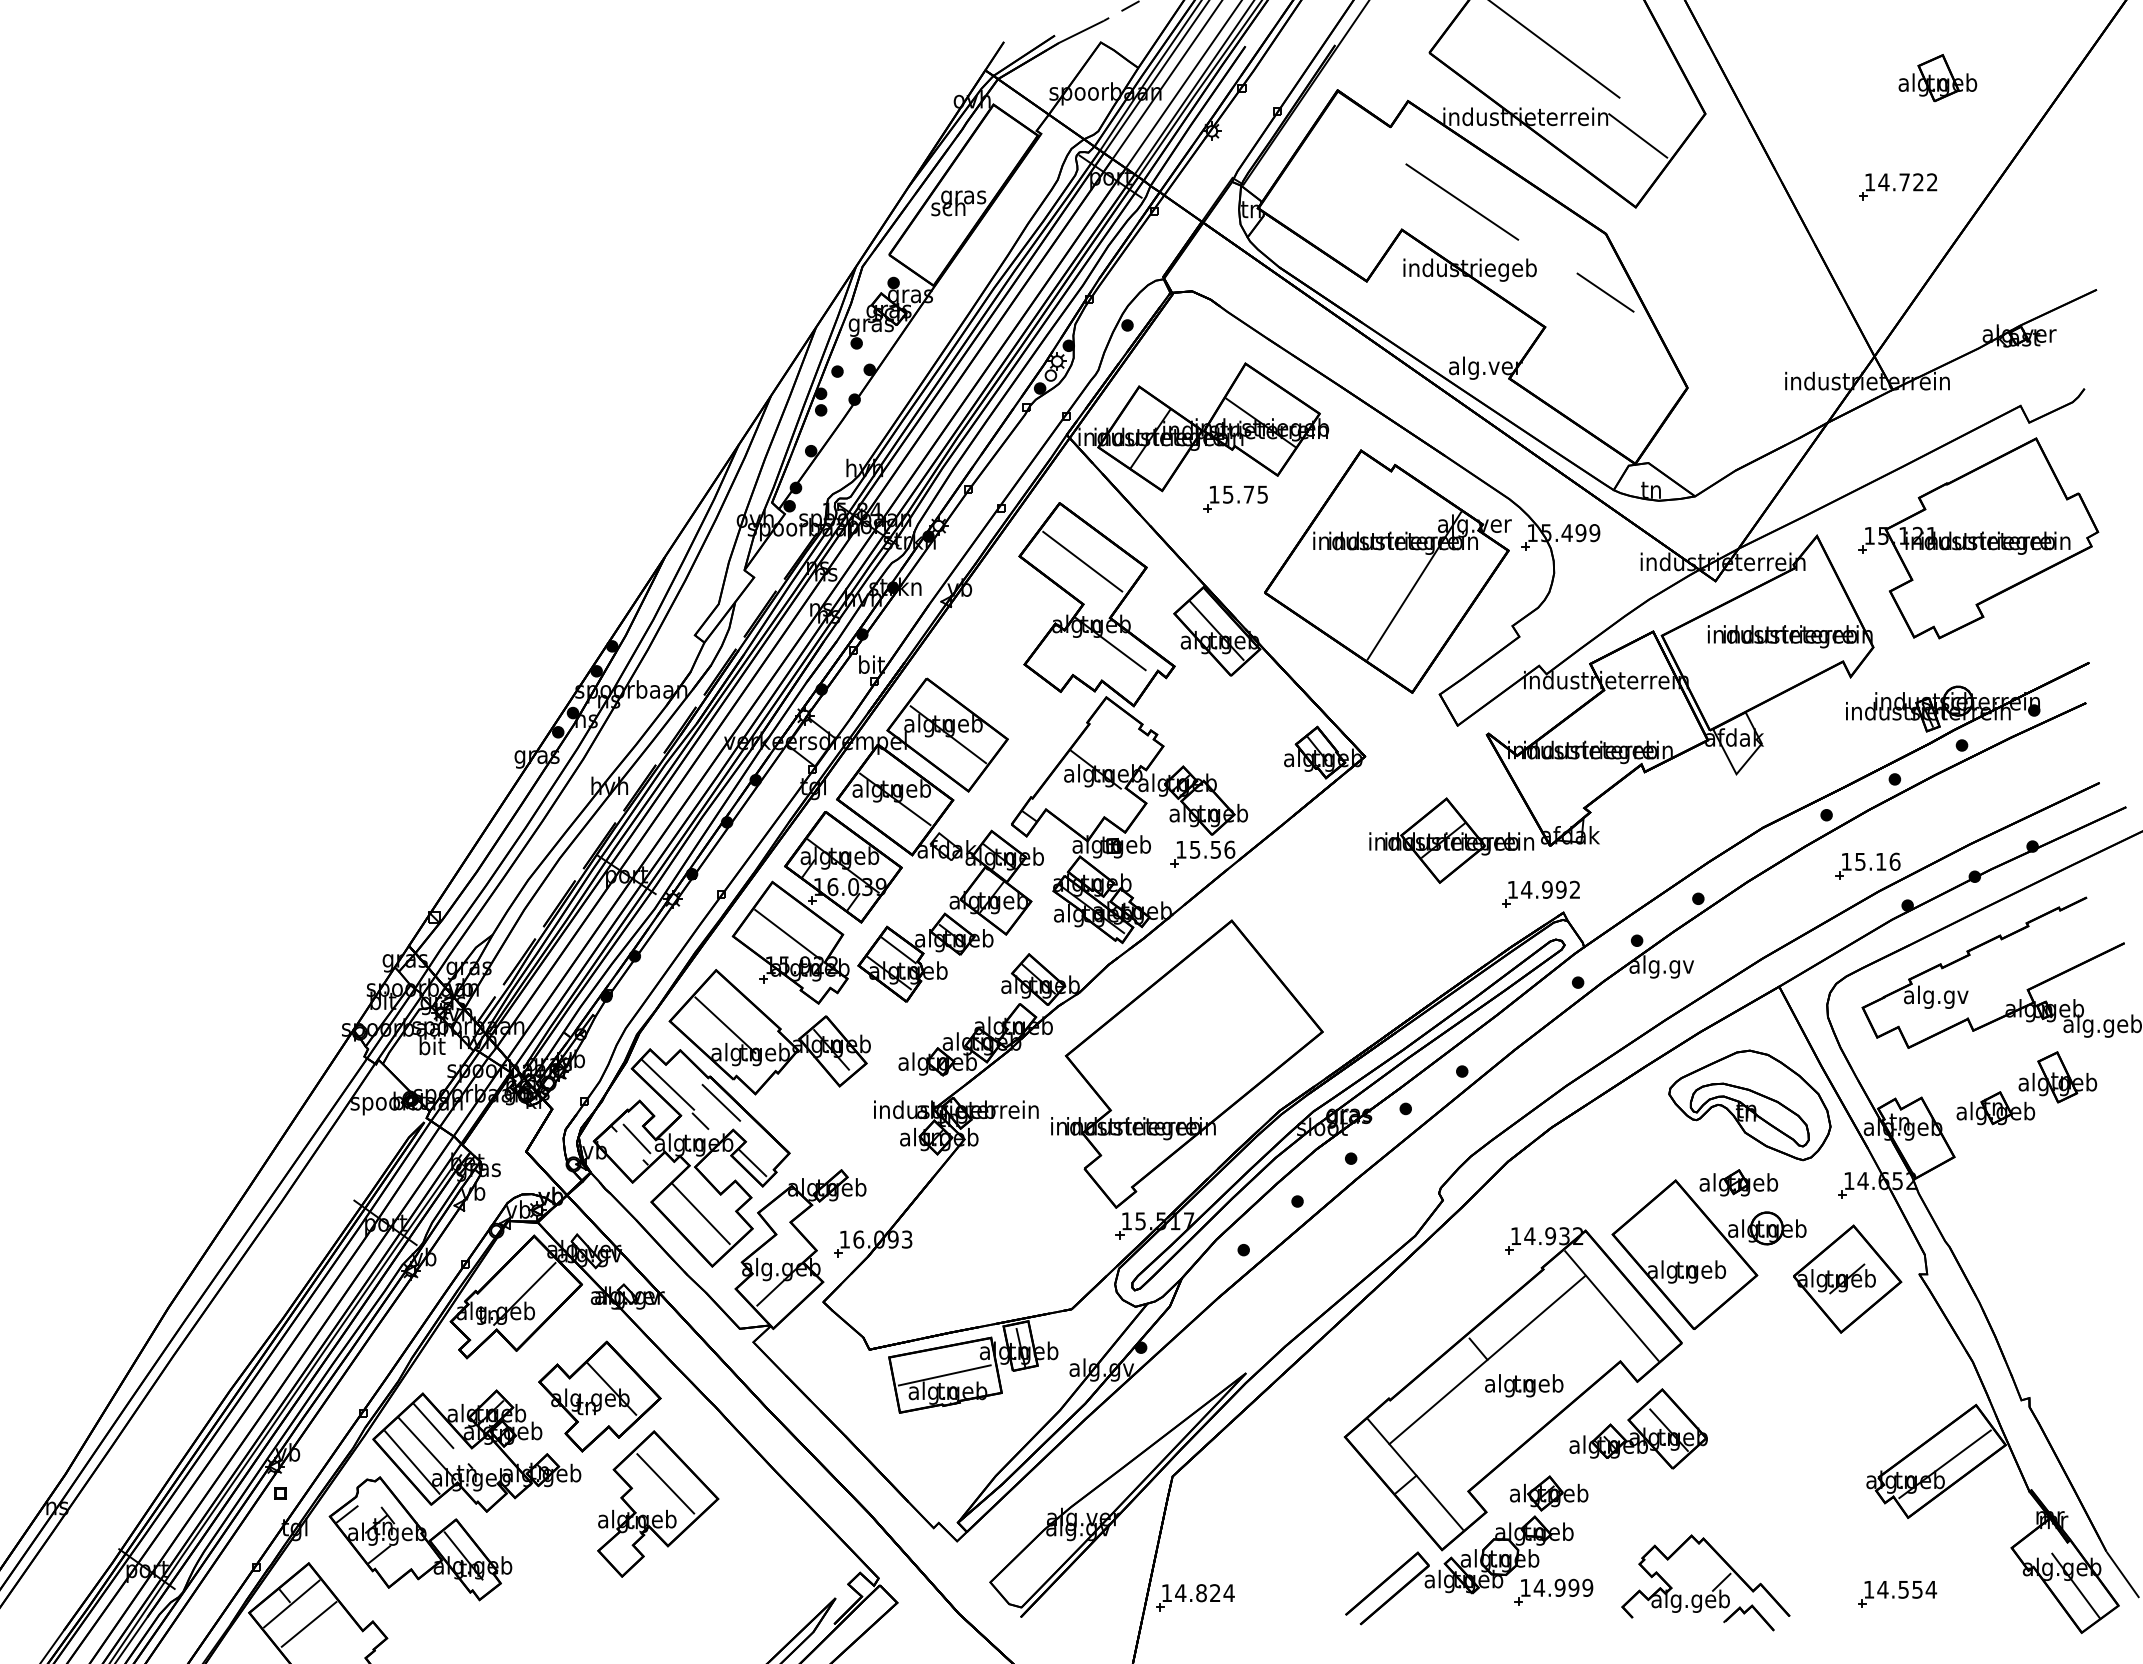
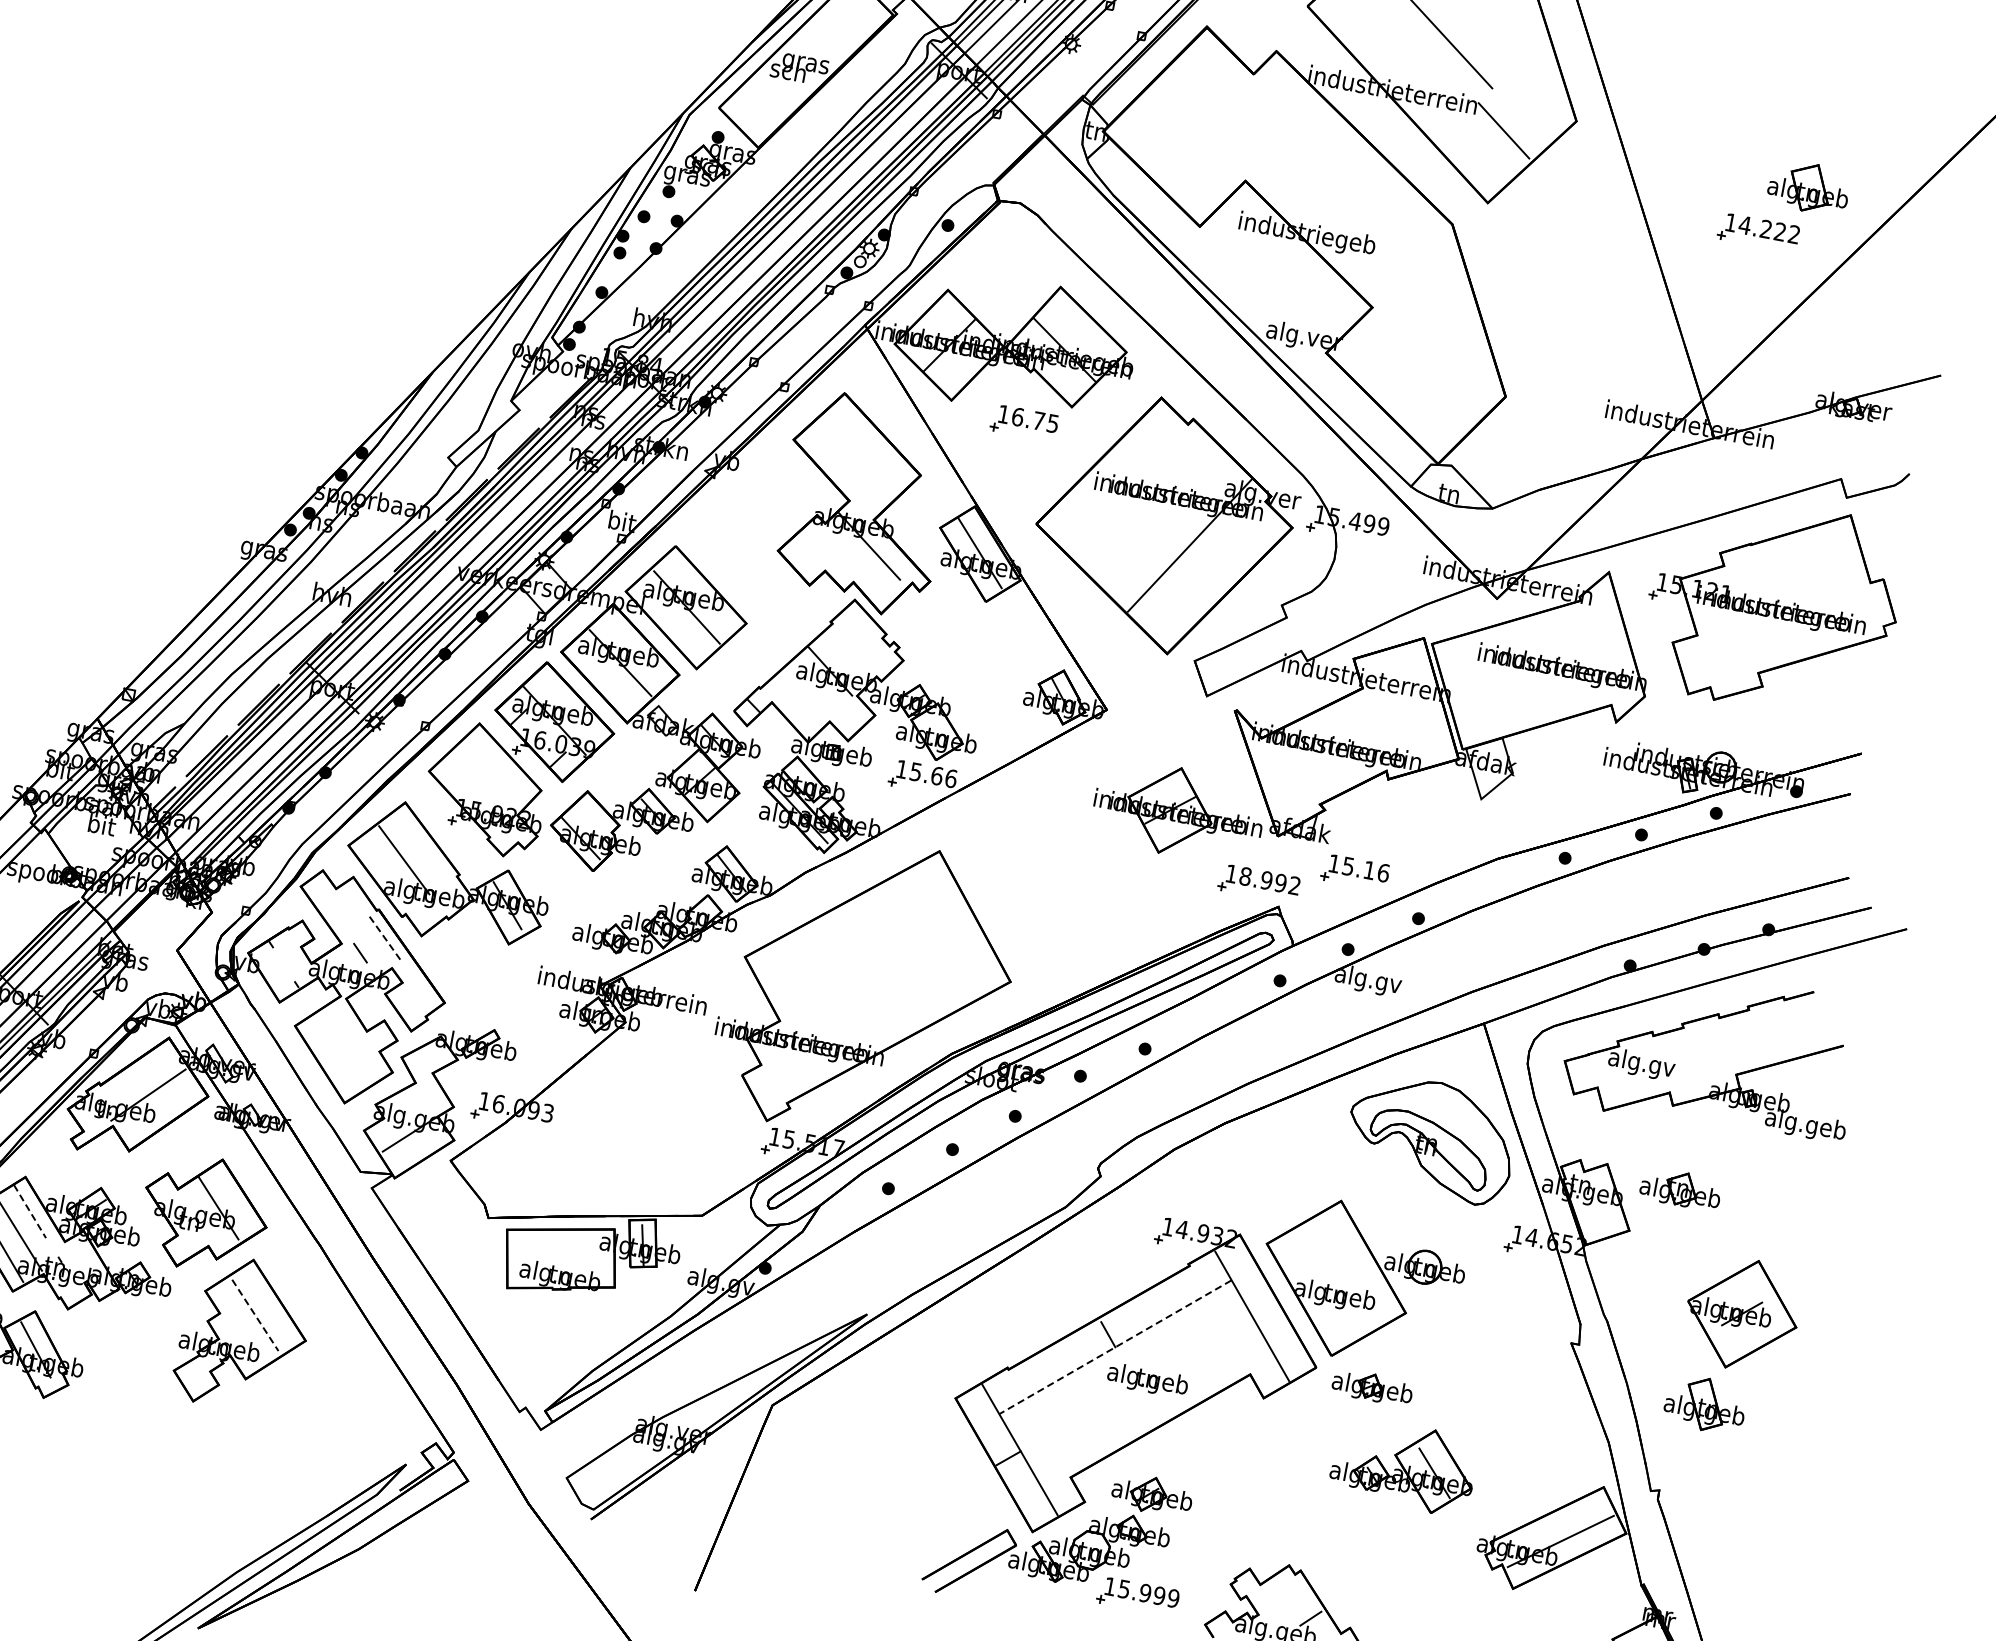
part: (1937, 78) -> (1808, 187), moved
text: (1904, 182) -> (1765, 229), 14.722 -> 14.222
line: (1462, 201) -> (1312, 163), removed
line: (1605, 292) -> (1440, 283), removed
text: (1228, 494) -> (1018, 416), 15.75 -> 16.75
line: (1082, 561) -> (856, 457), removed
text: (1215, 849) -> (936, 775), 15.56 -> 15.66
part: (1867, 865) -> (1354, 871), moved
text: (1526, 889) -> (1245, 876), 14.992 -> 18.992
line: (787, 934) -> (484, 779), removed
line: (897, 949) -> (593, 816), removed
part: (2057, 1077) -> (1705, 1404), moved
line: (668, 1084) -> (334, 909), removed
line: (721, 1102) -> (385, 938), solid -> dashed
line: (636, 1138) -> (292, 958), removed
line: (752, 1162) -> (405, 1005), removed
part: (1738, 1182) -> (1372, 1386), moved
line: (700, 1213) -> (342, 1047), removed
part: (1847, 1278) -> (1742, 1313), moved
line: (1487, 1360) -> (1115, 1347), solid -> dashed
line: (944, 1375) -> (559, 1258), removed
line: (433, 1425) -> (30, 1211), solid -> dashed
part: (1638, 1428) -> (1403, 1465), moved
line: (666, 1484) -> (256, 1316), solid -> dashed
text: (1539, 1587) -> (1124, 1588), 14.999 -> 15.999
part: (1195, 1597) -> (772, 1532), removed

